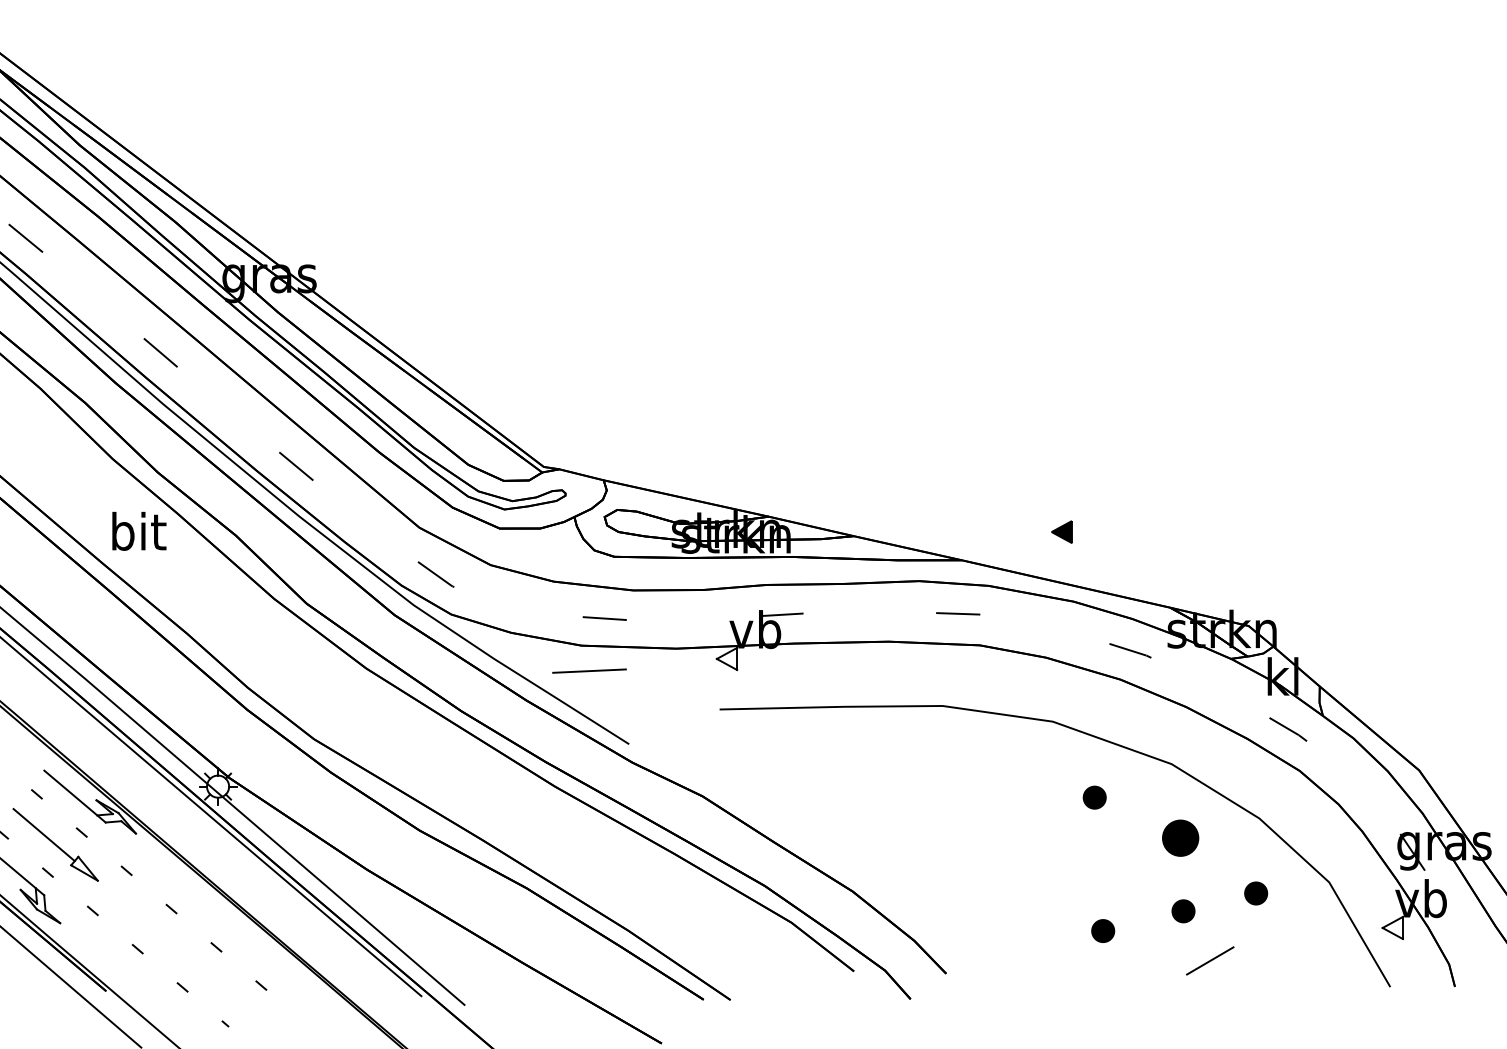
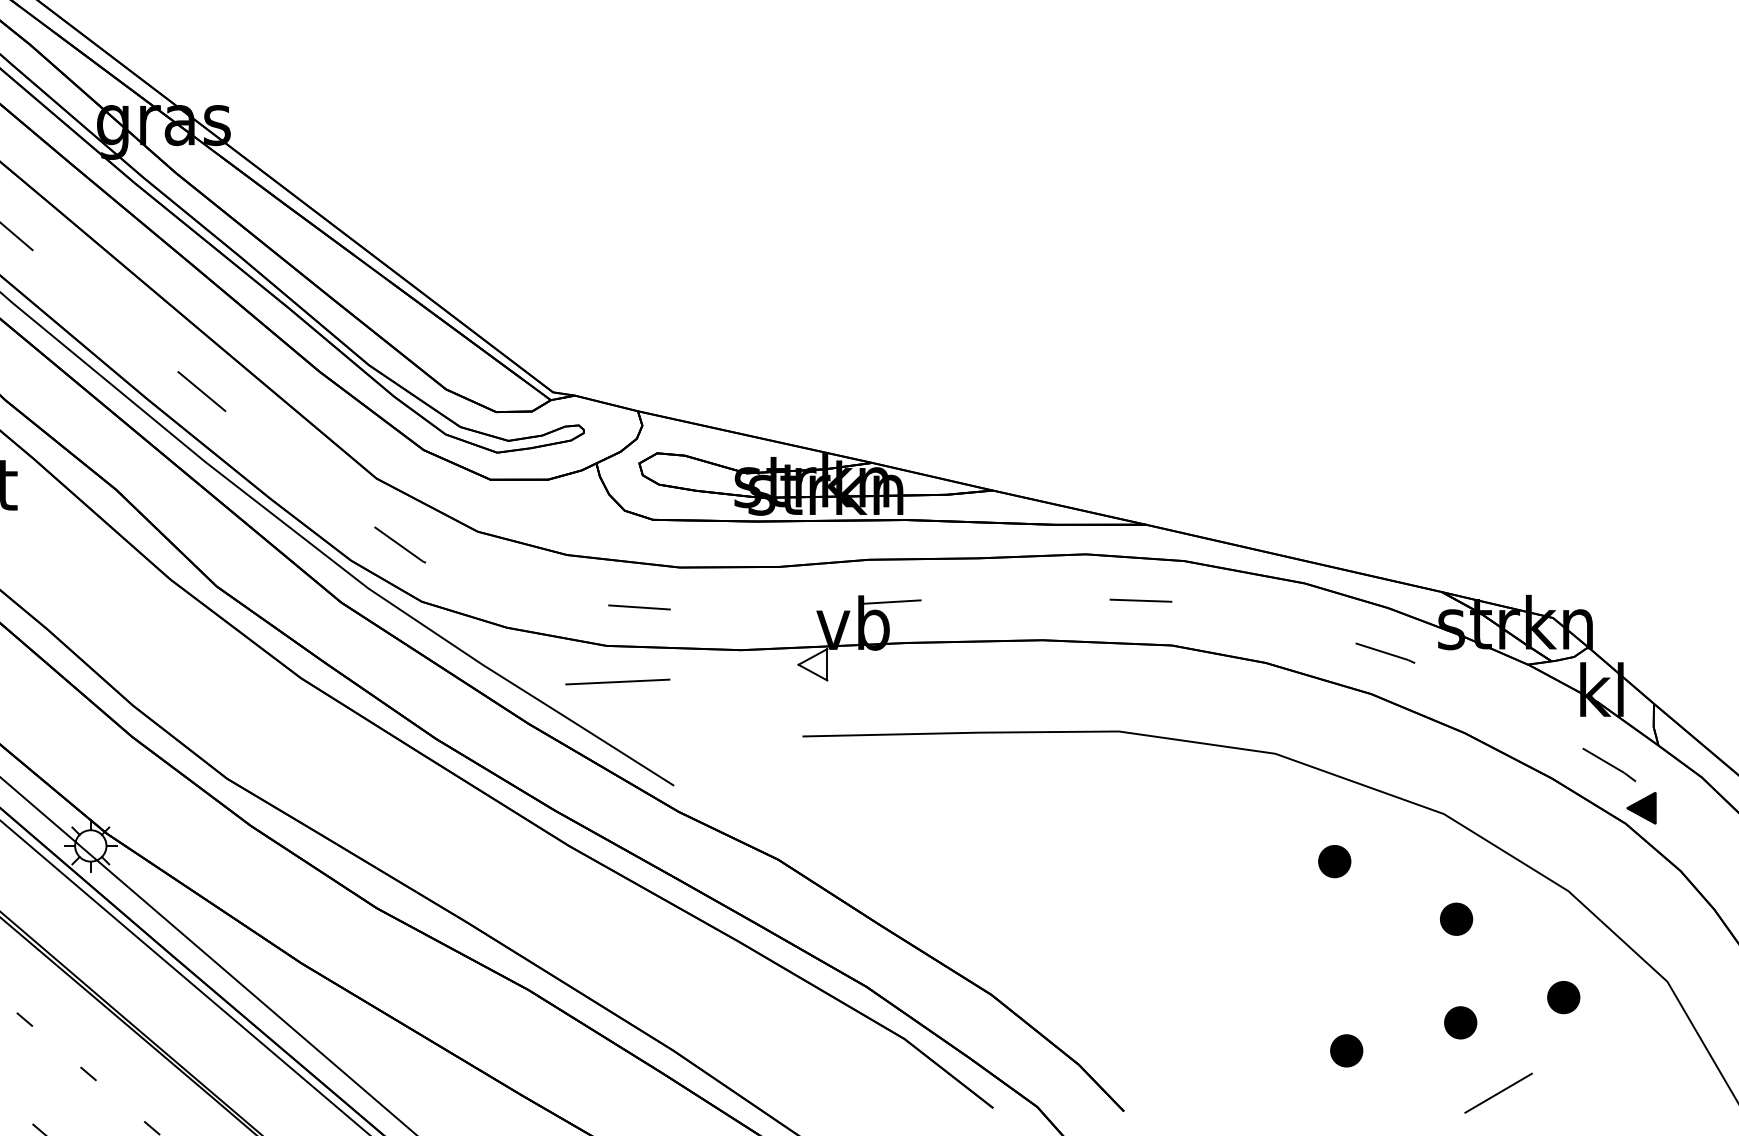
part: (1061, 531) -> (1640, 807), moved
part: (1180, 838) -> (1456, 919), size x0.62

